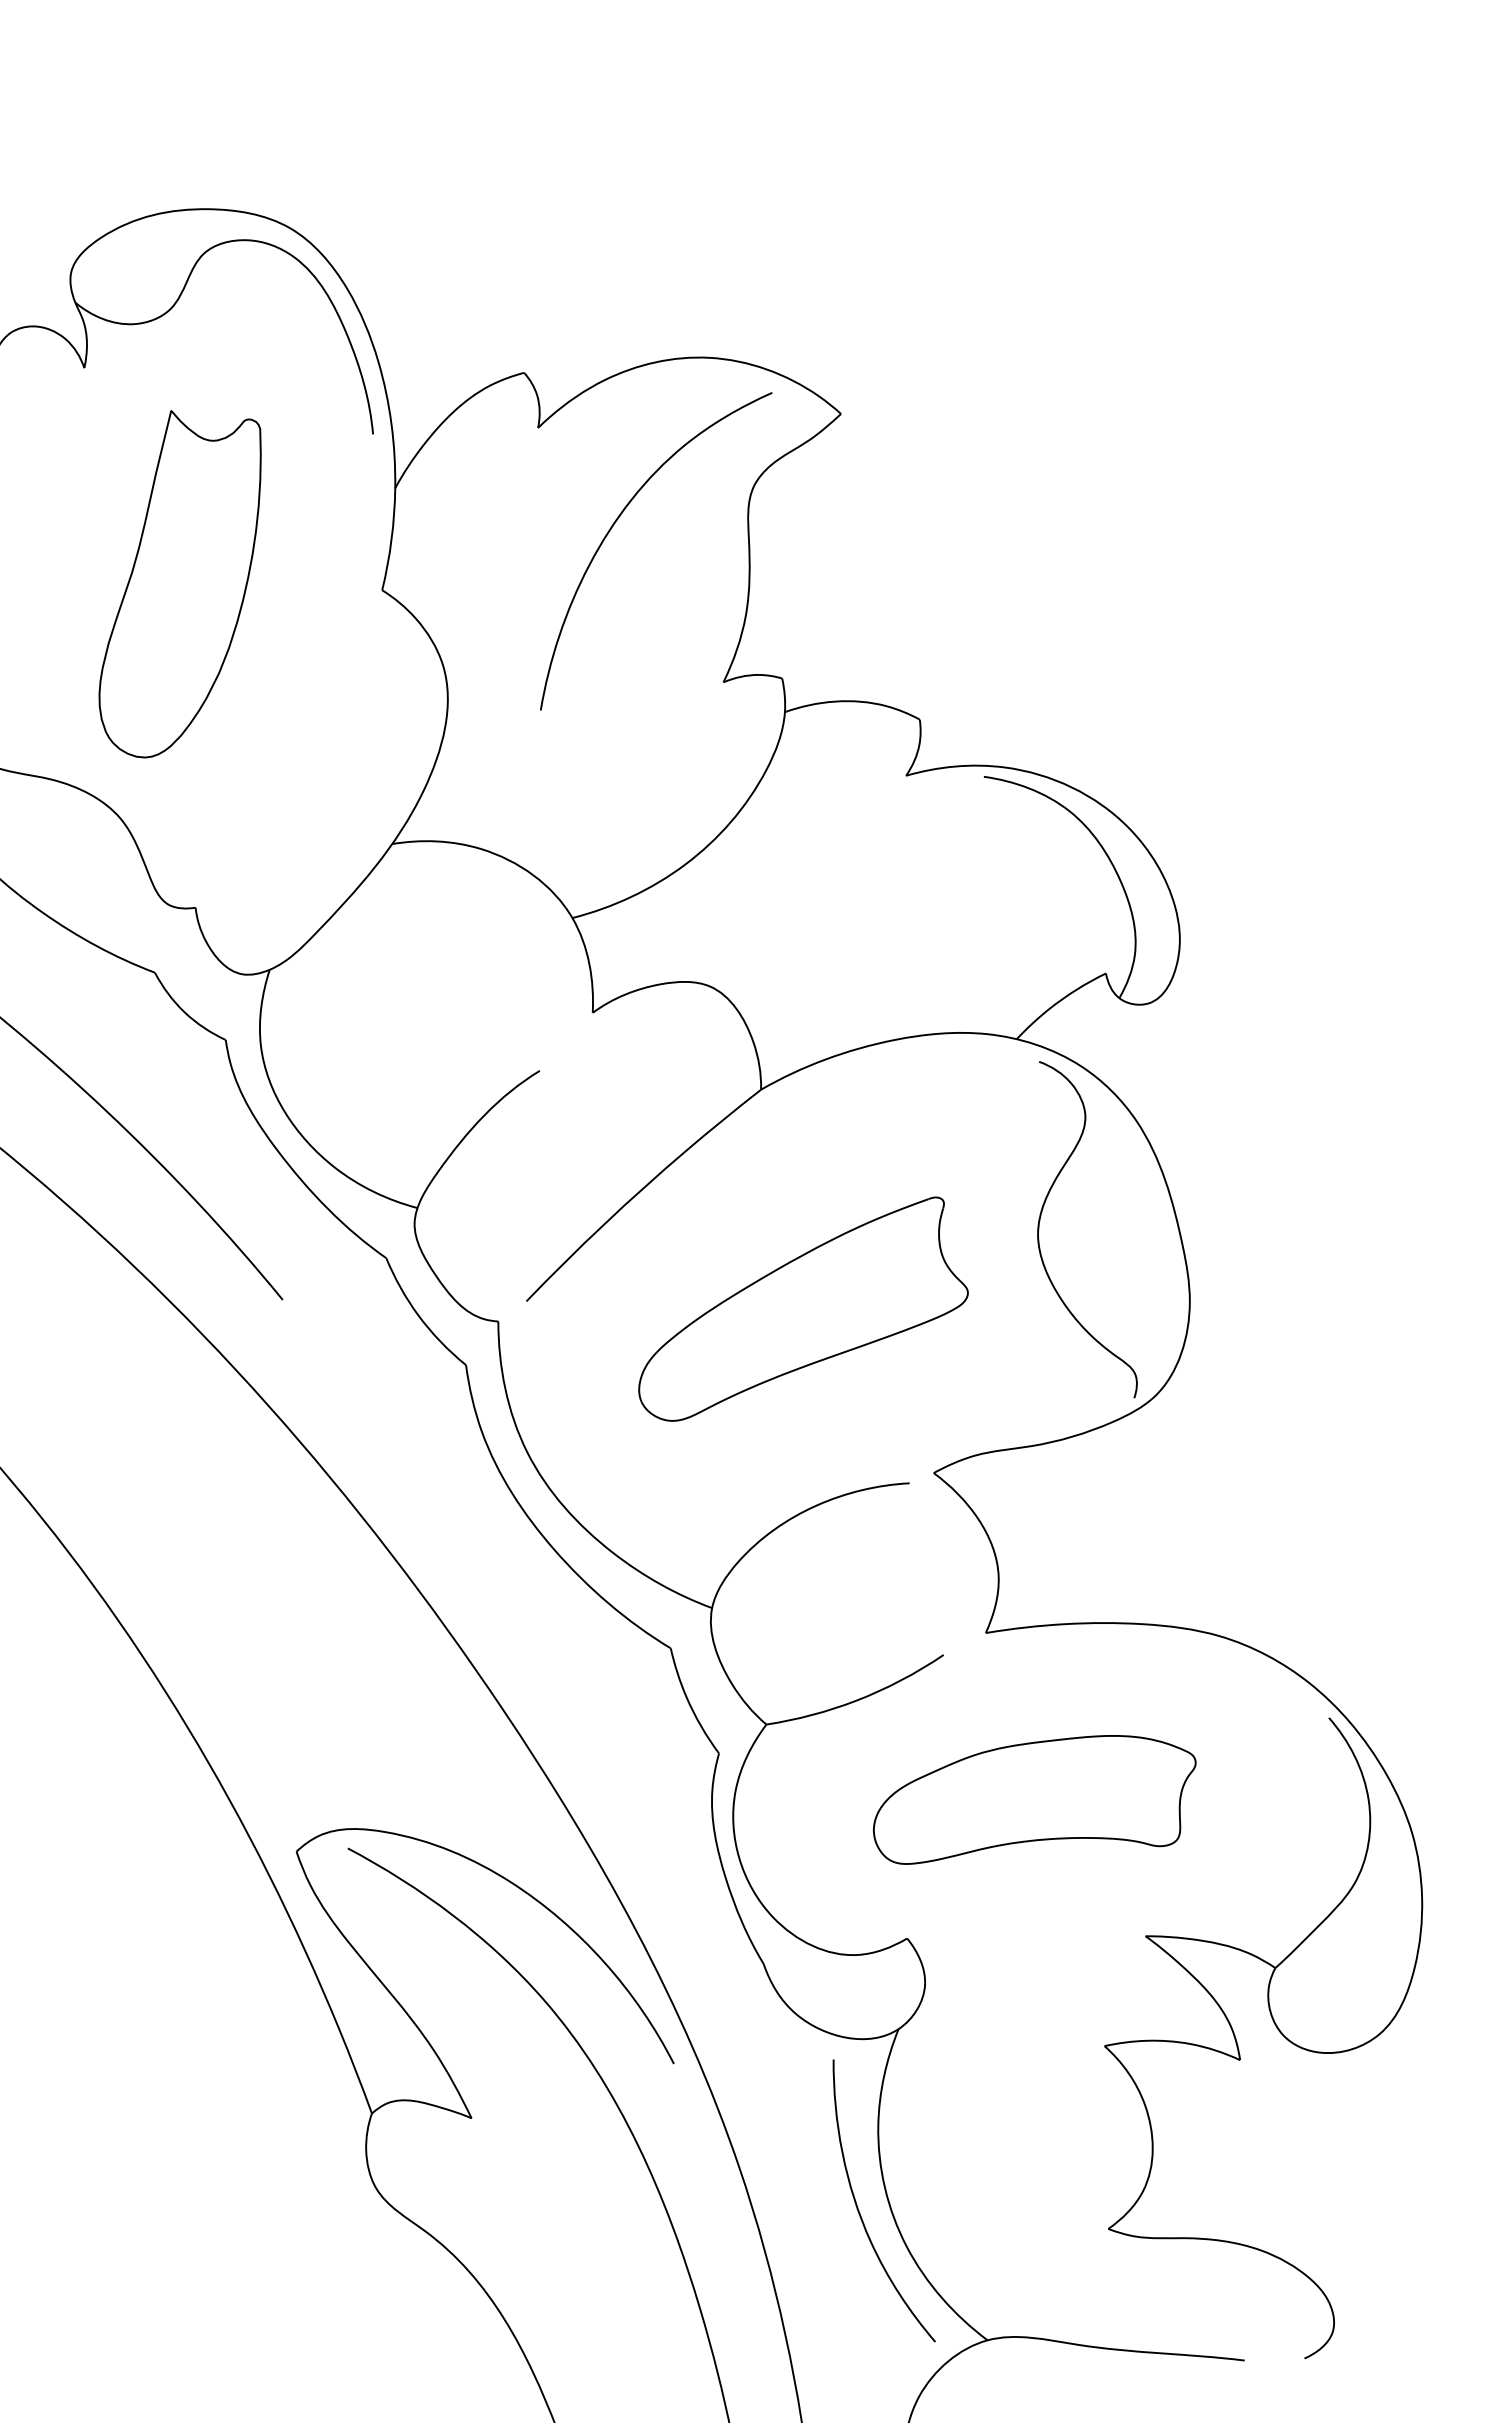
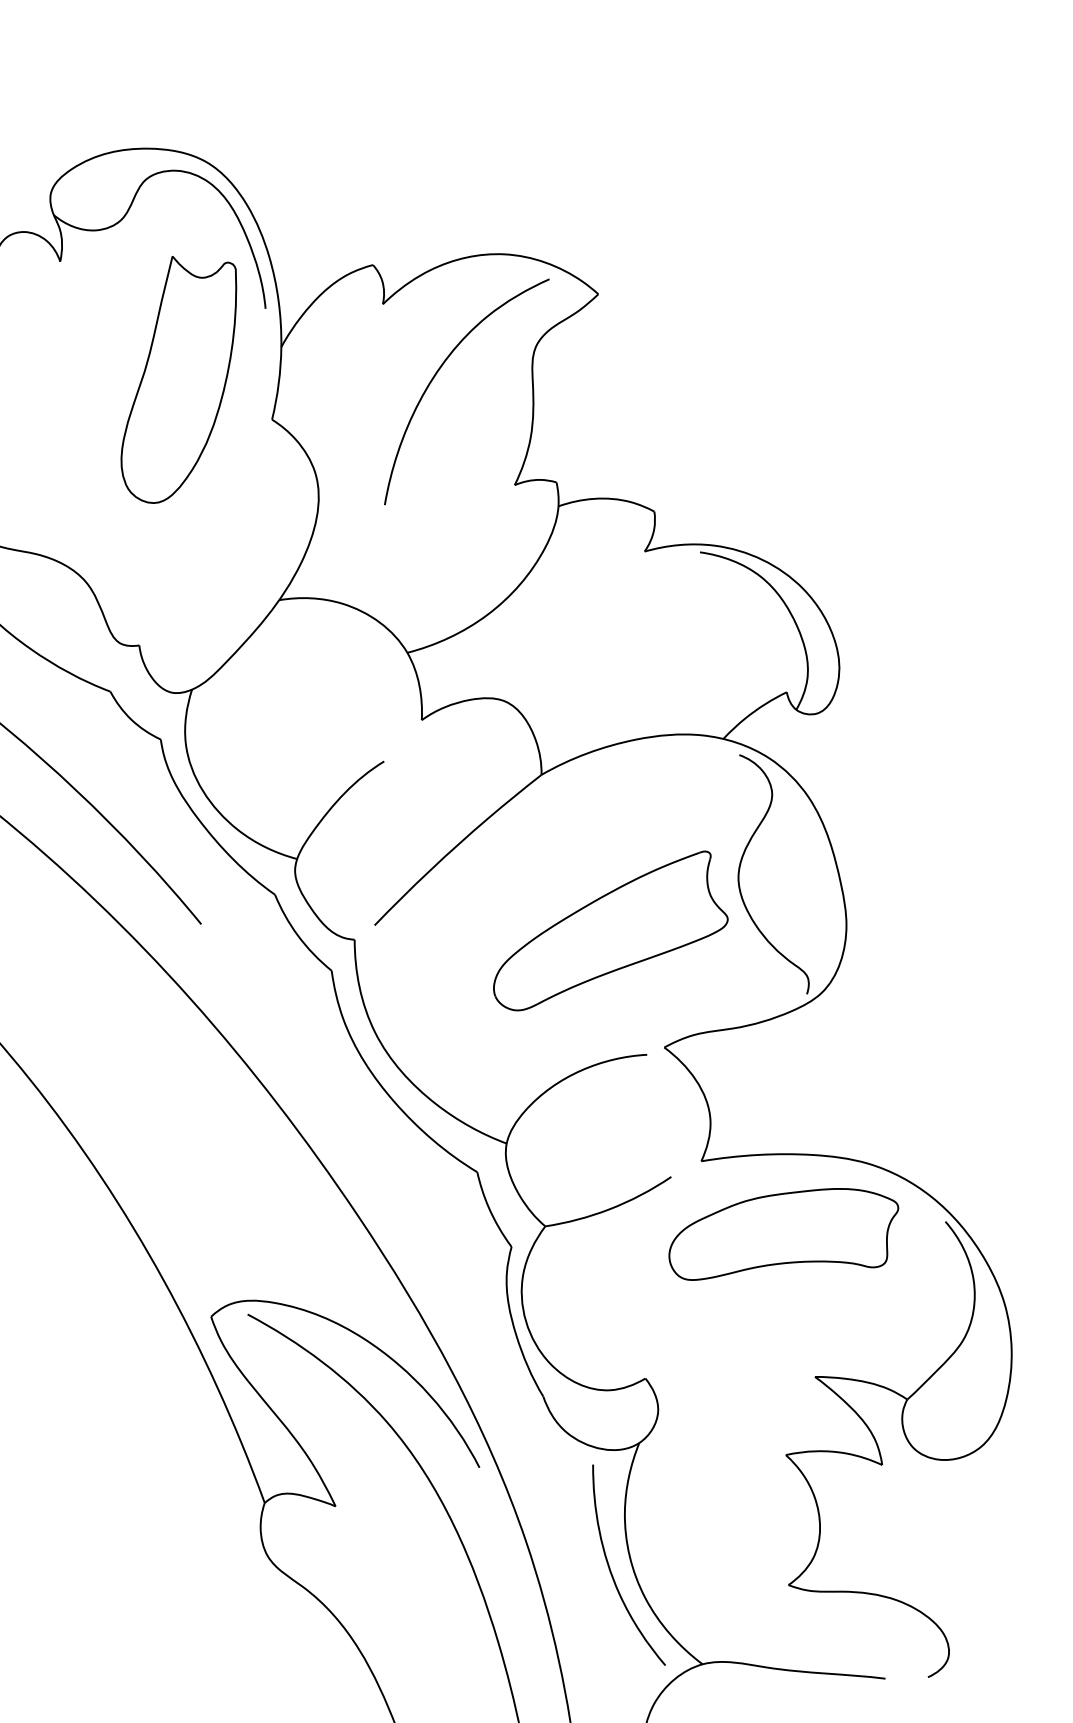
part: (179, 584) -> (178, 380), moved
part: (803, 1308) -> (610, 930), moved
part: (1034, 1799) -> (783, 1234), moved

